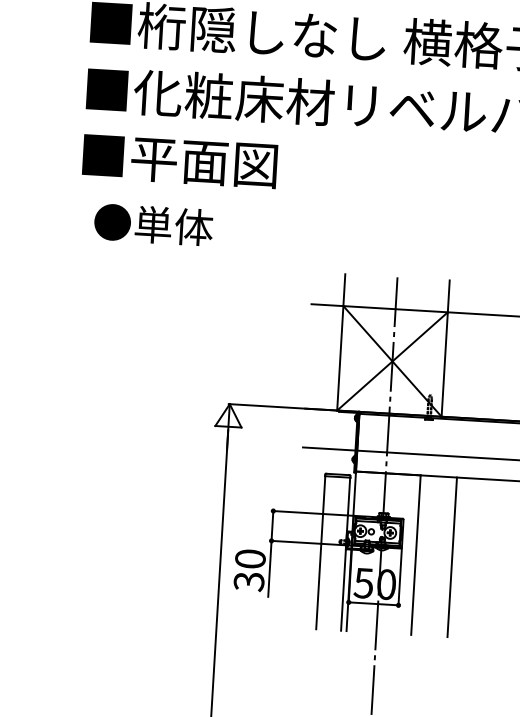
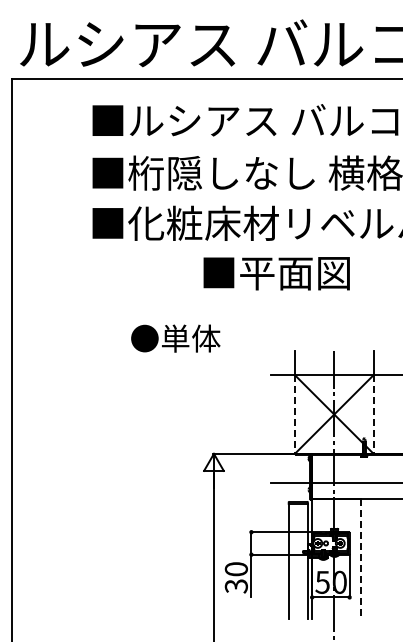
text: (179, 161) -> (276, 273), moved
text: (153, 224) -> (175, 338), moved
line: (339, 359) -> (294, 415), solid -> dashed
line: (444, 365) -> (373, 415), solid -> dashed
line: (415, 555) -> (360, 559), solid -> dashed
line: (451, 556) -> (387, 558), removed

